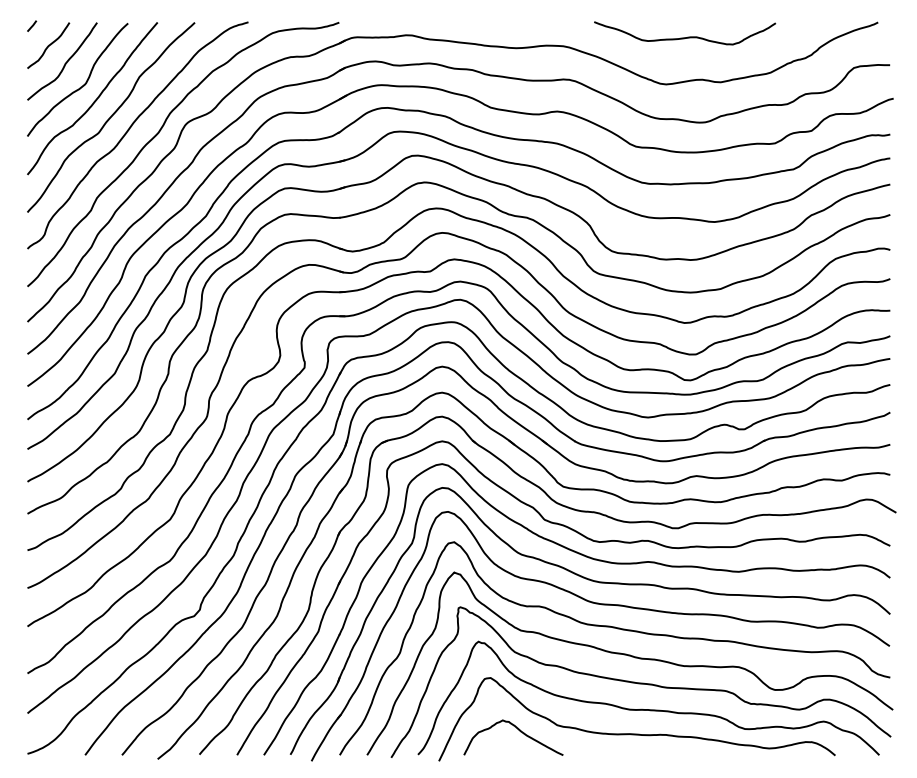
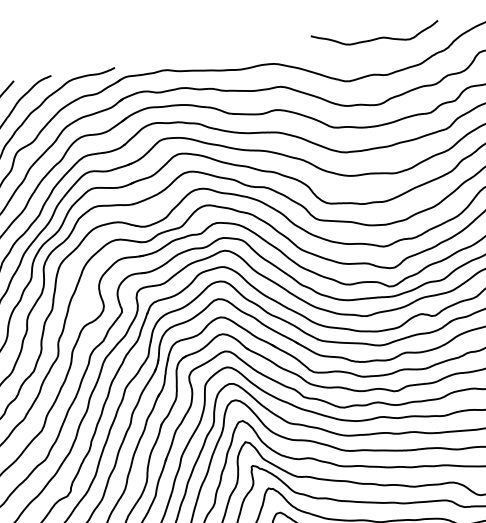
curve: (687, 36) -> (377, 37), moved

